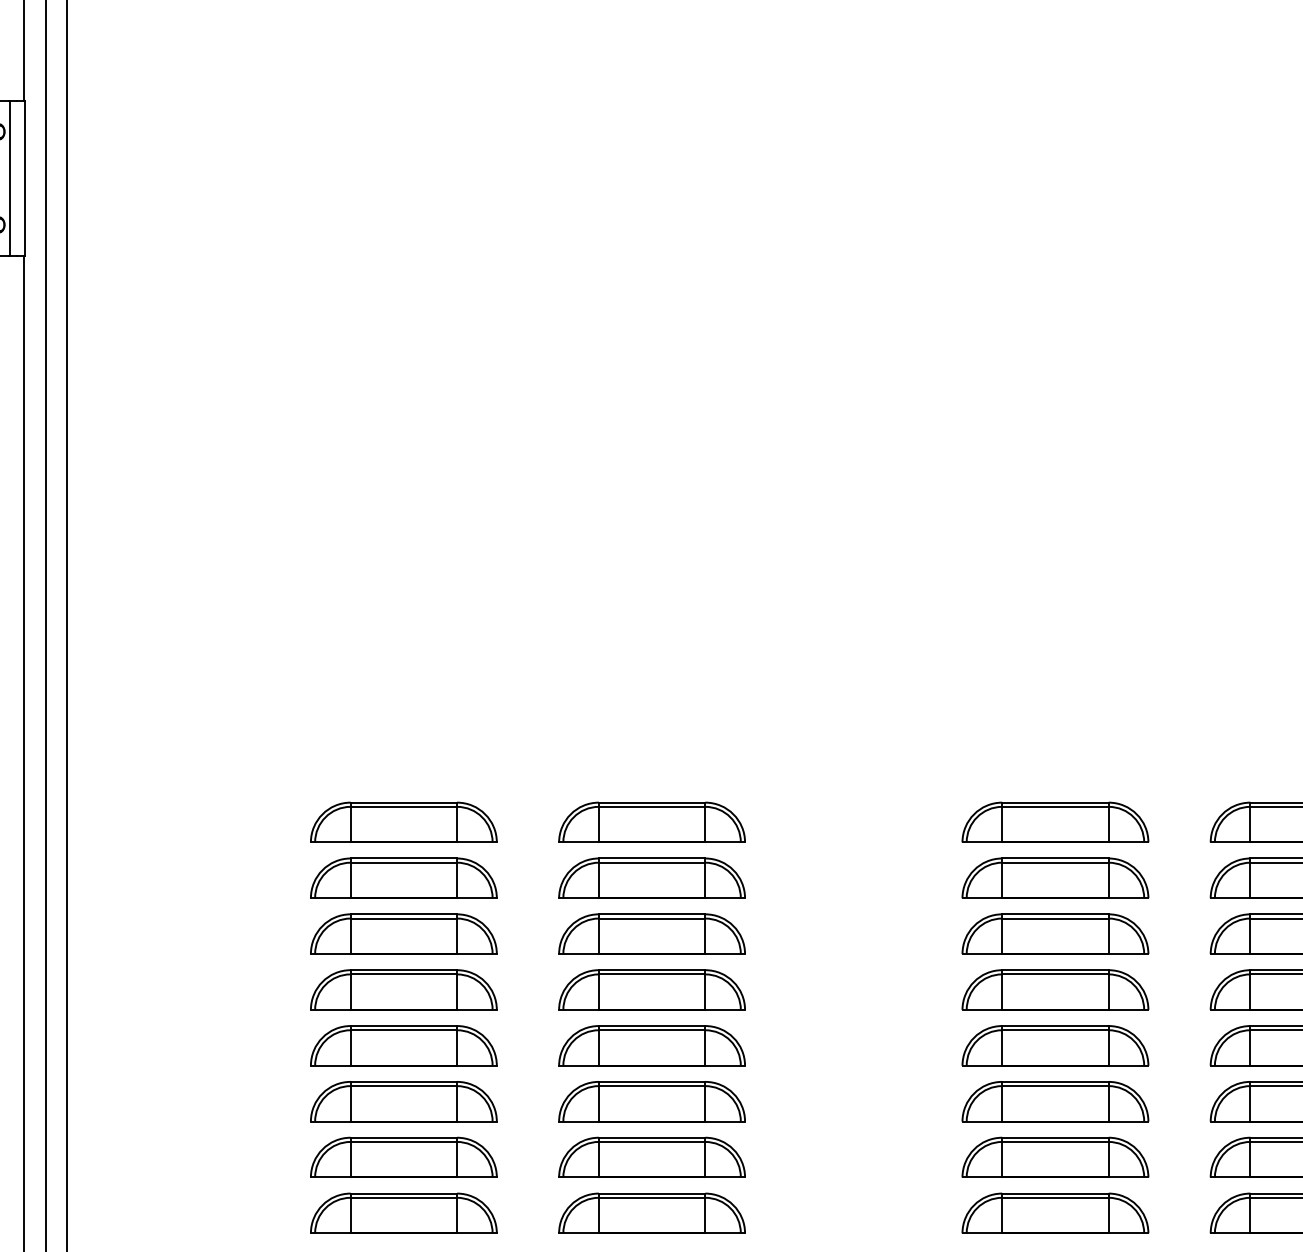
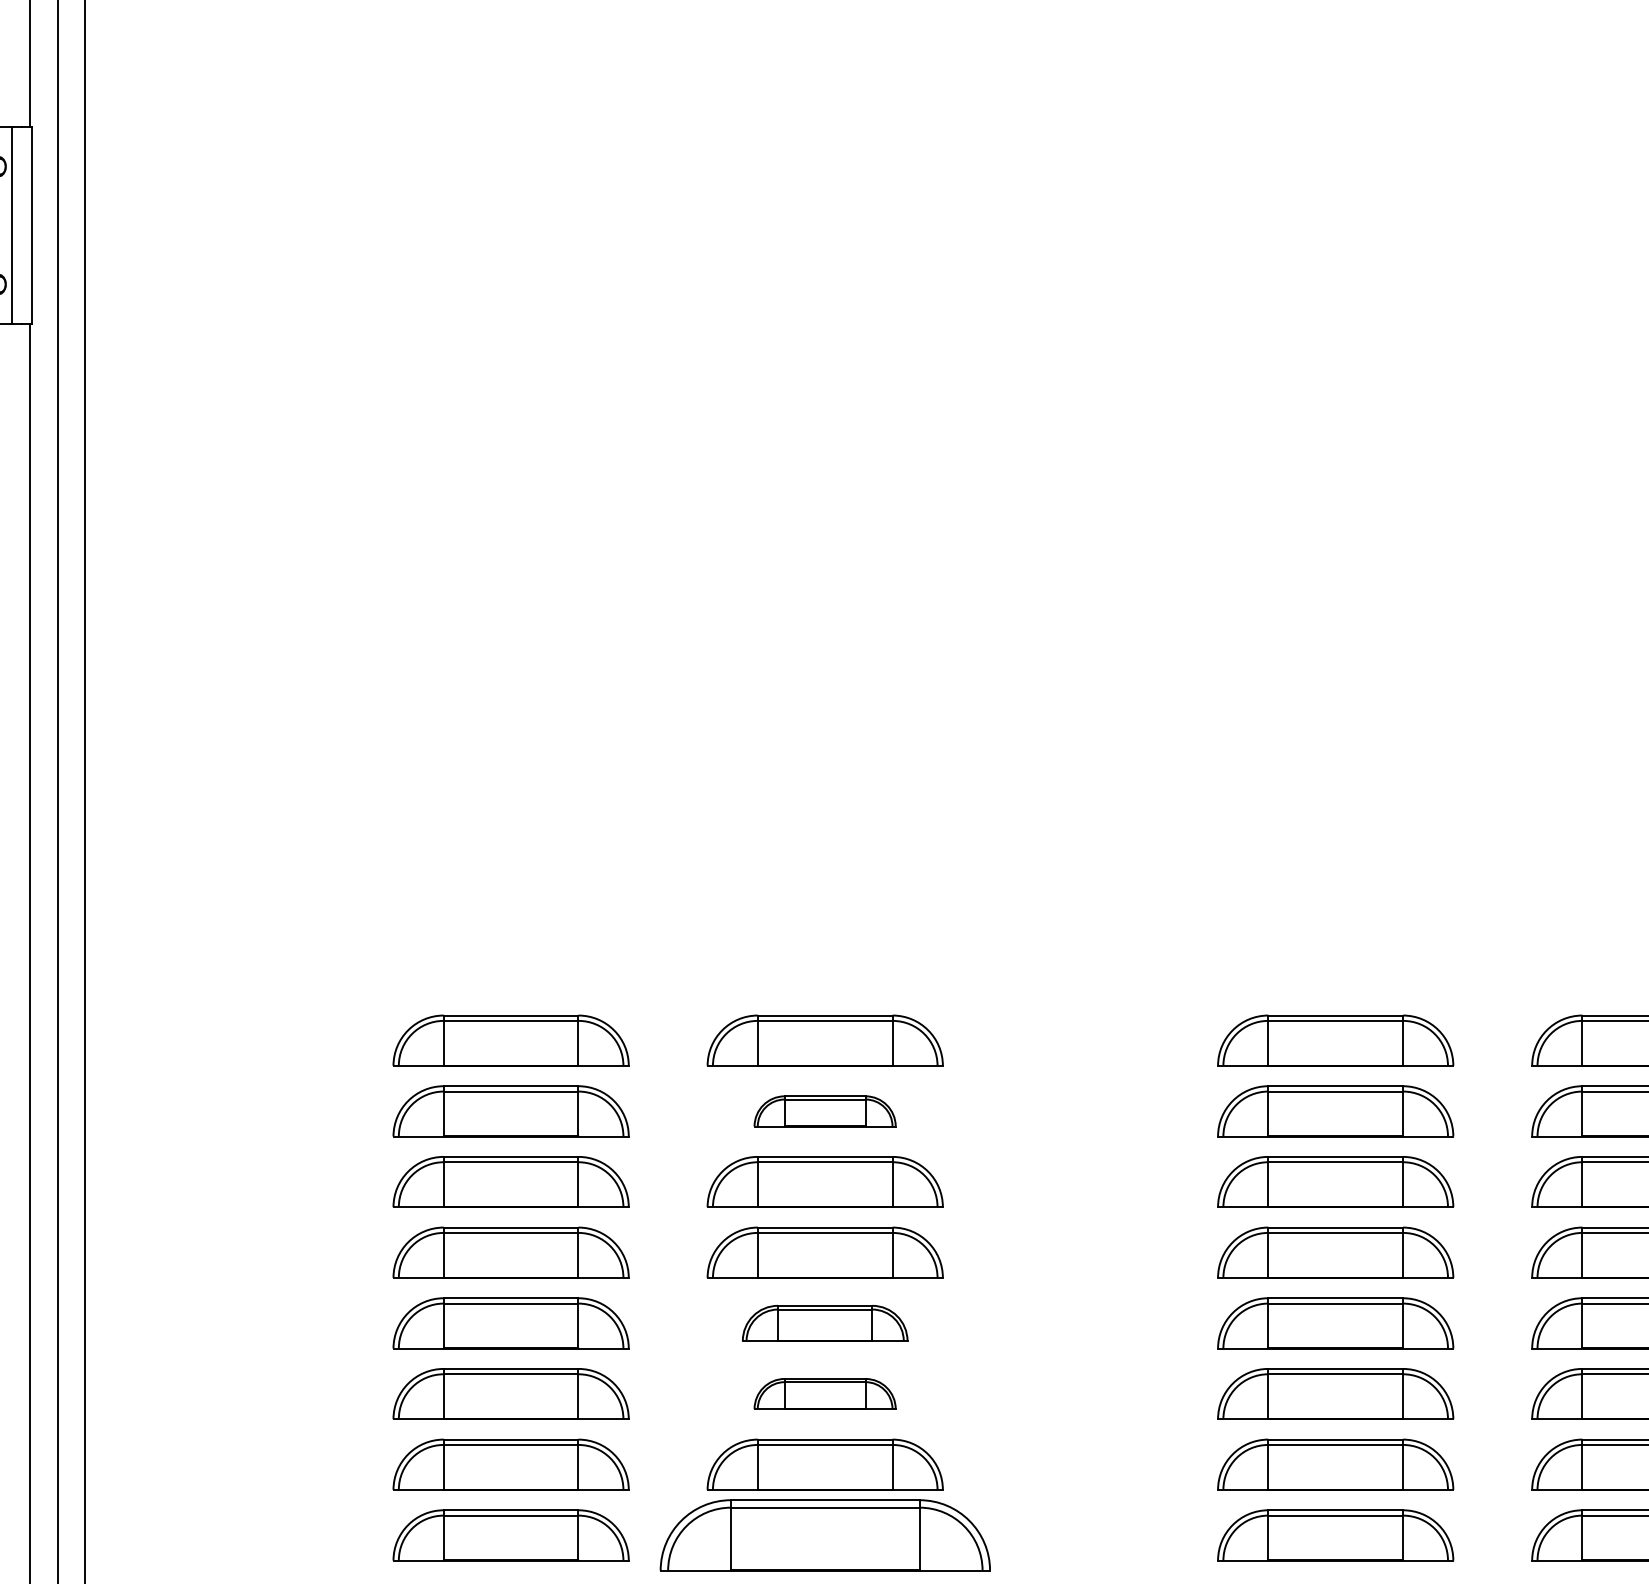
part: (651, 878) -> (824, 1111), size x0.6
part: (651, 1045) -> (824, 1323), size x0.7
part: (651, 1101) -> (824, 1393), size x0.6
part: (651, 1213) -> (824, 1535), size x1.4

